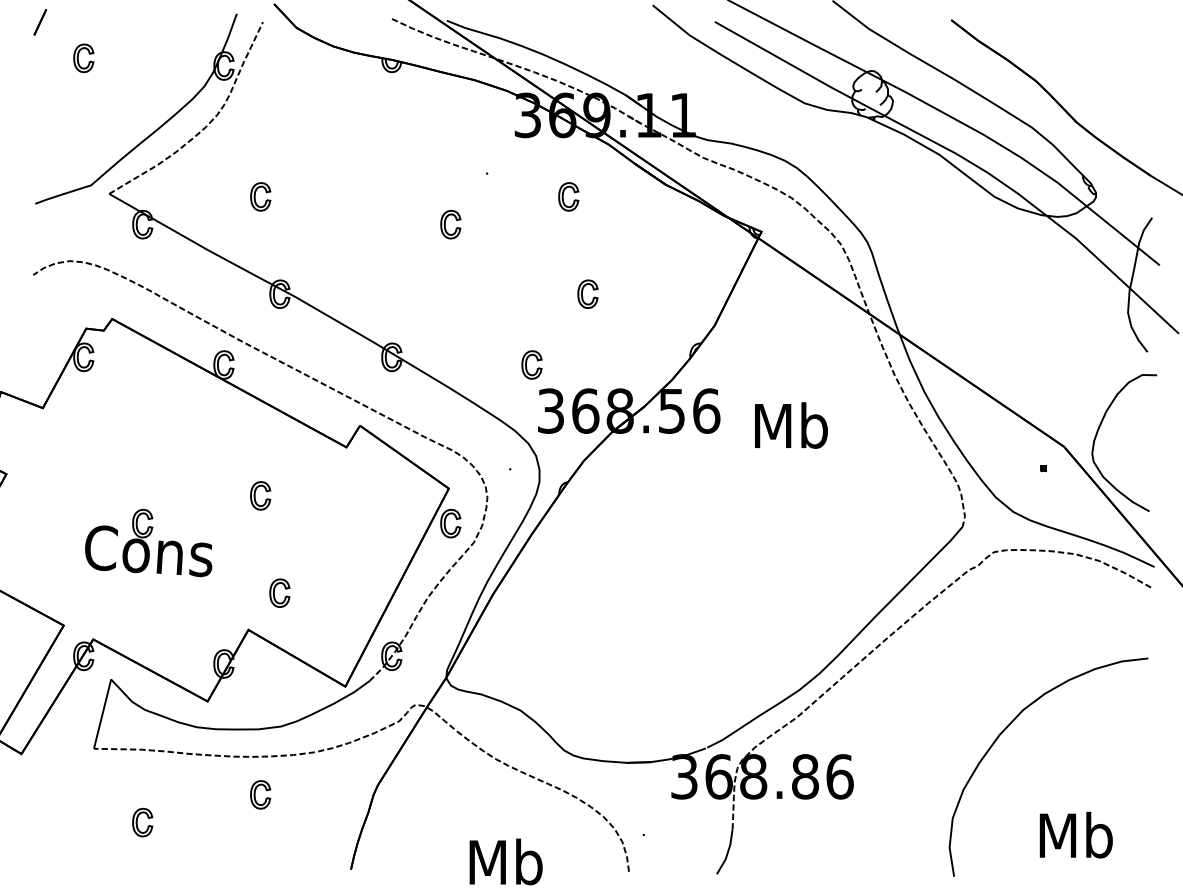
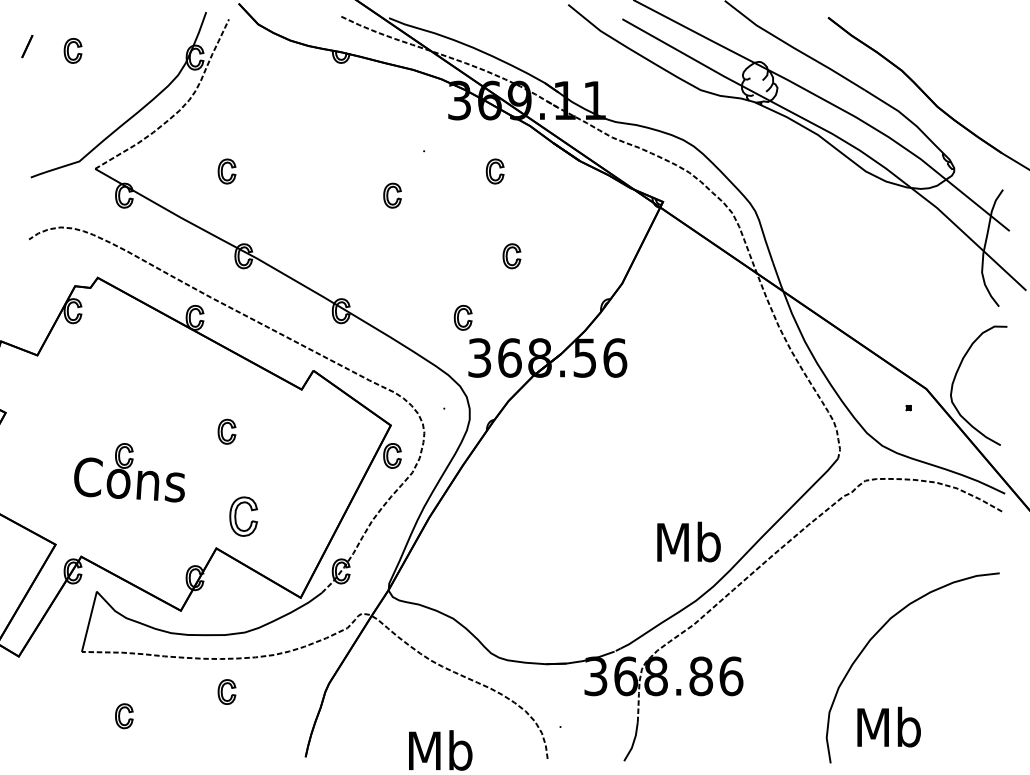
line: (40, 22) -> (27, 46), moved
text: (791, 425) -> (689, 542), moved
part: (279, 592) -> (243, 515), size x1.6
text: (1075, 834) -> (888, 726), moved

